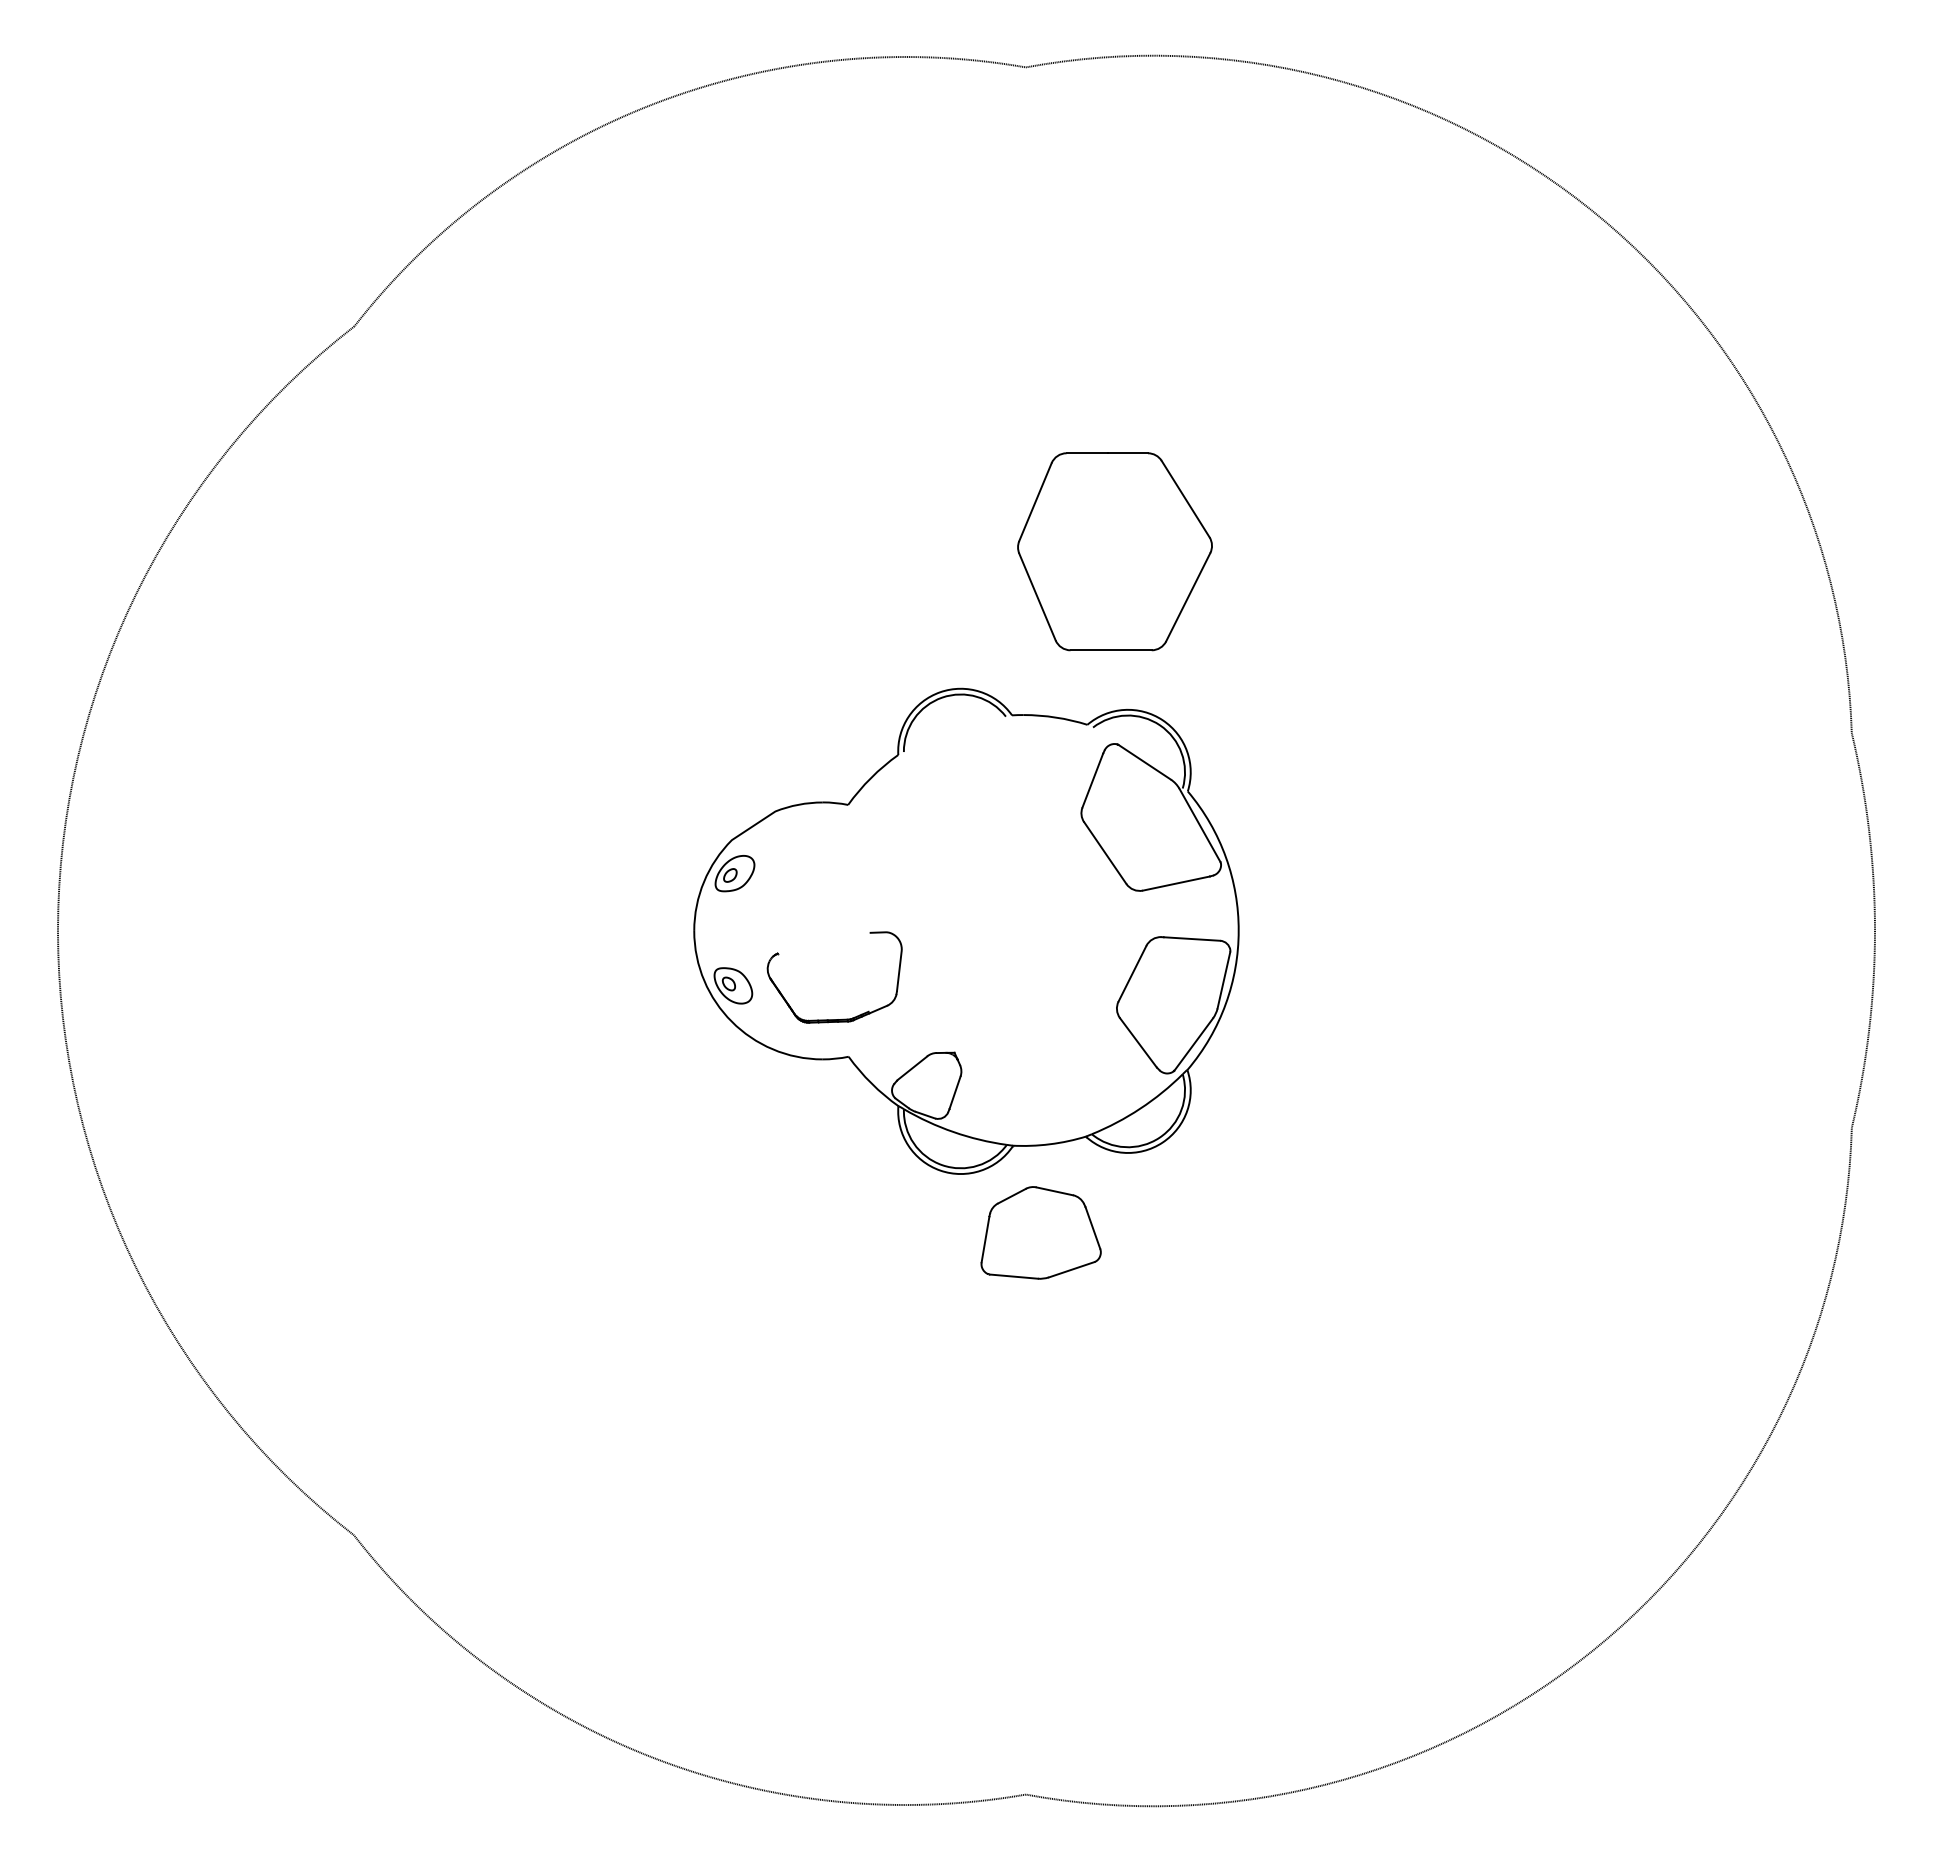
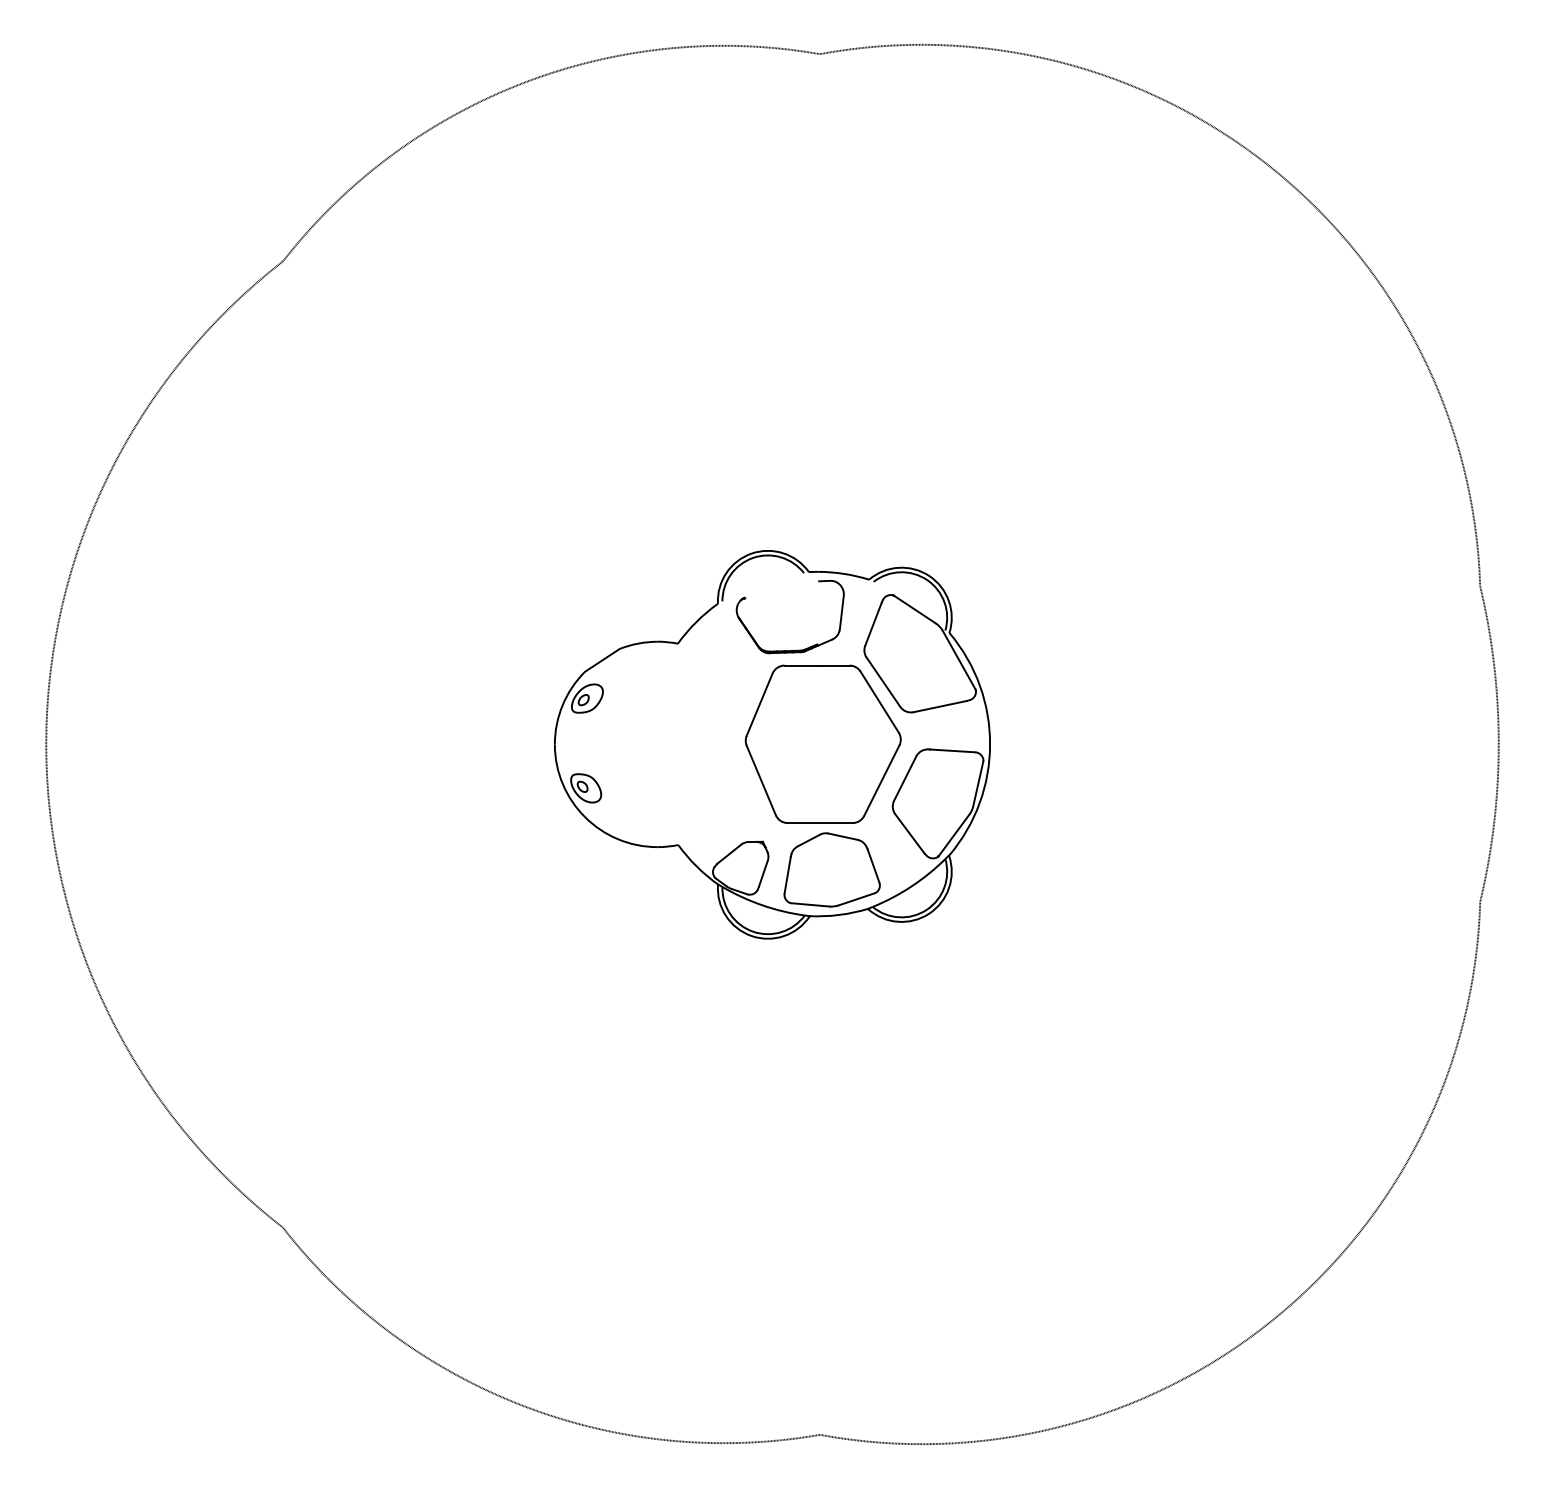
part: (1114, 551) -> (822, 744), moved
part: (843, 1018) -> (797, 649), moved
part: (1040, 1232) -> (831, 869), moved

